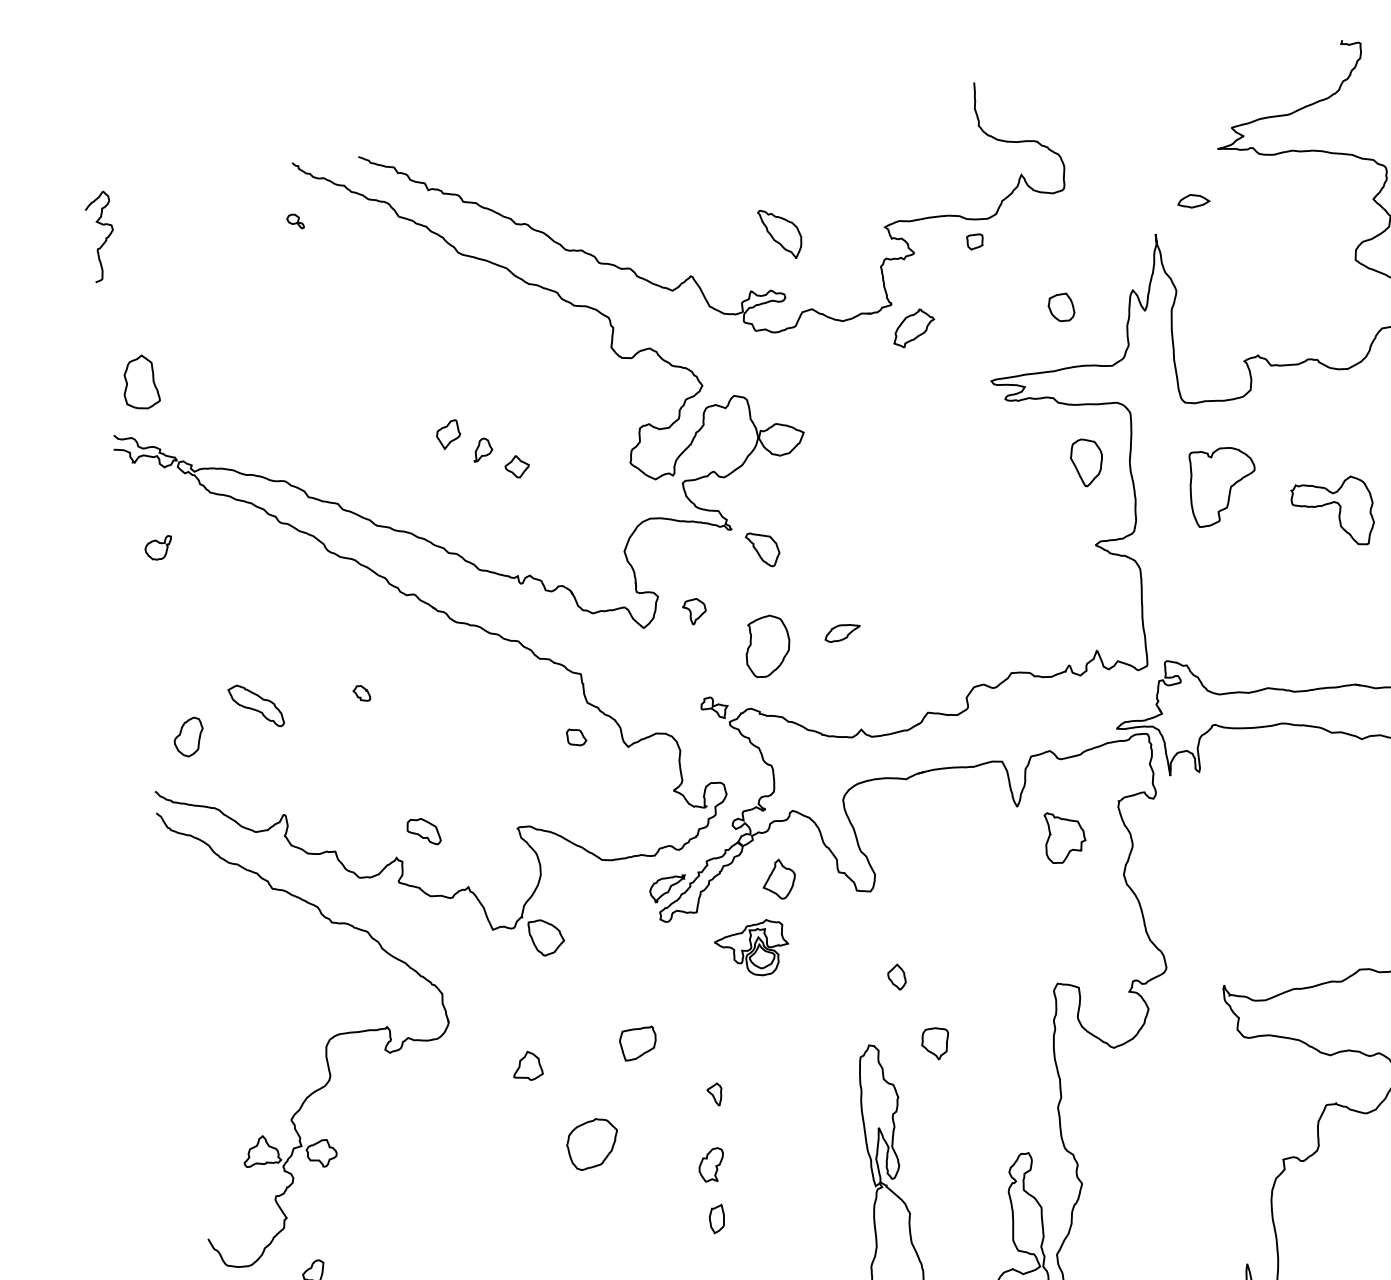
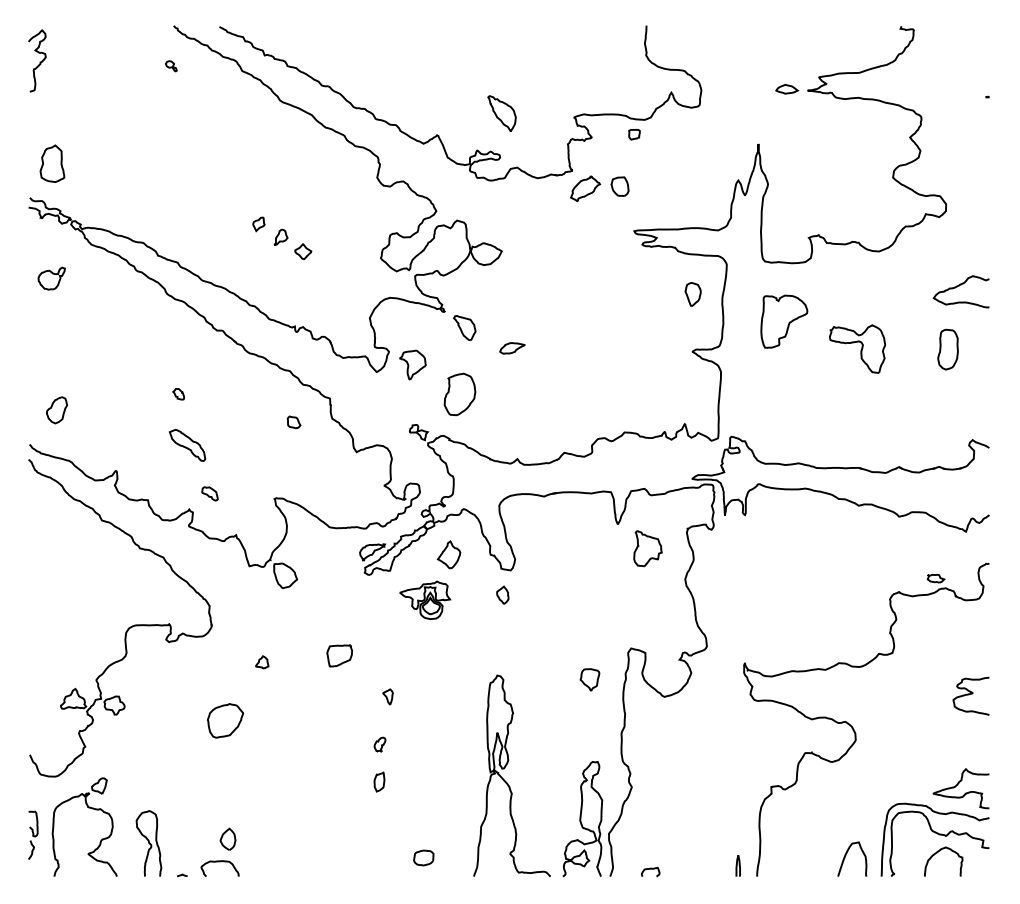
part: (1194, 201) -> (787, 89), moved
part: (1060, 307) -> (619, 186), moved
part: (448, 435) -> (258, 224), size x0.71
part: (1086, 462) -> (692, 294), size x0.71
part: (158, 548) -> (51, 278), size x1.43
part: (693, 611) -> (412, 364), size x1.67
part: (842, 633) -> (512, 348), moved
part: (256, 706) -> (187, 445), moved
part: (575, 737) -> (293, 422), moved
part: (422, 831) -> (209, 493), size x0.71
part: (896, 976) -> (502, 594), moved
part: (934, 1043) -> (589, 679), moved
part: (528, 1066) -> (262, 662), size x0.62
part: (592, 1143) -> (225, 720), moved
part: (710, 1164) -> (379, 744), size x0.62

